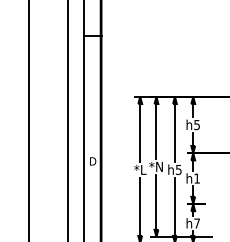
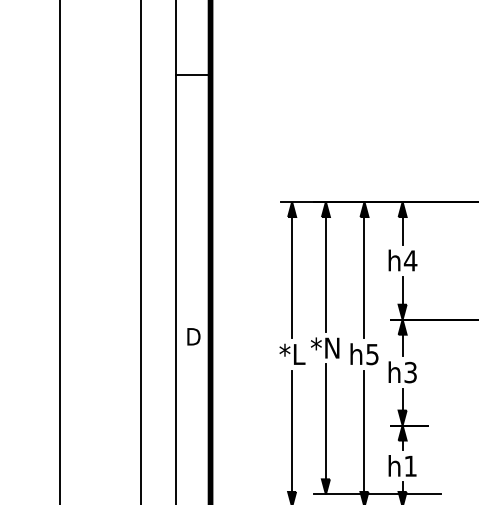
text: (196, 125) -> (409, 261), h5 -> h4
text: (196, 178) -> (409, 372), h1 -> h3
text: (196, 223) -> (409, 466), h7 -> h1

